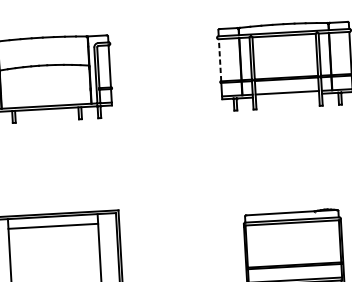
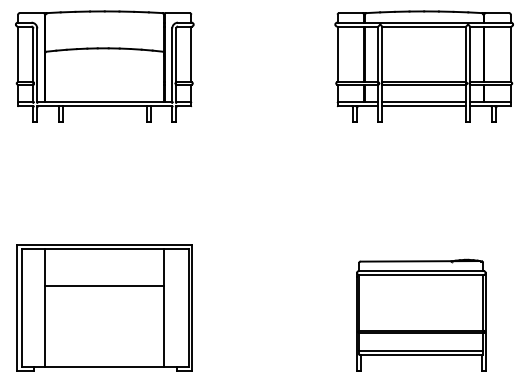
line: (219, 60) -> (337, 54), dashed -> solid
line: (287, 95) -> (424, 106), added
line: (53, 226) -> (104, 285), moved

